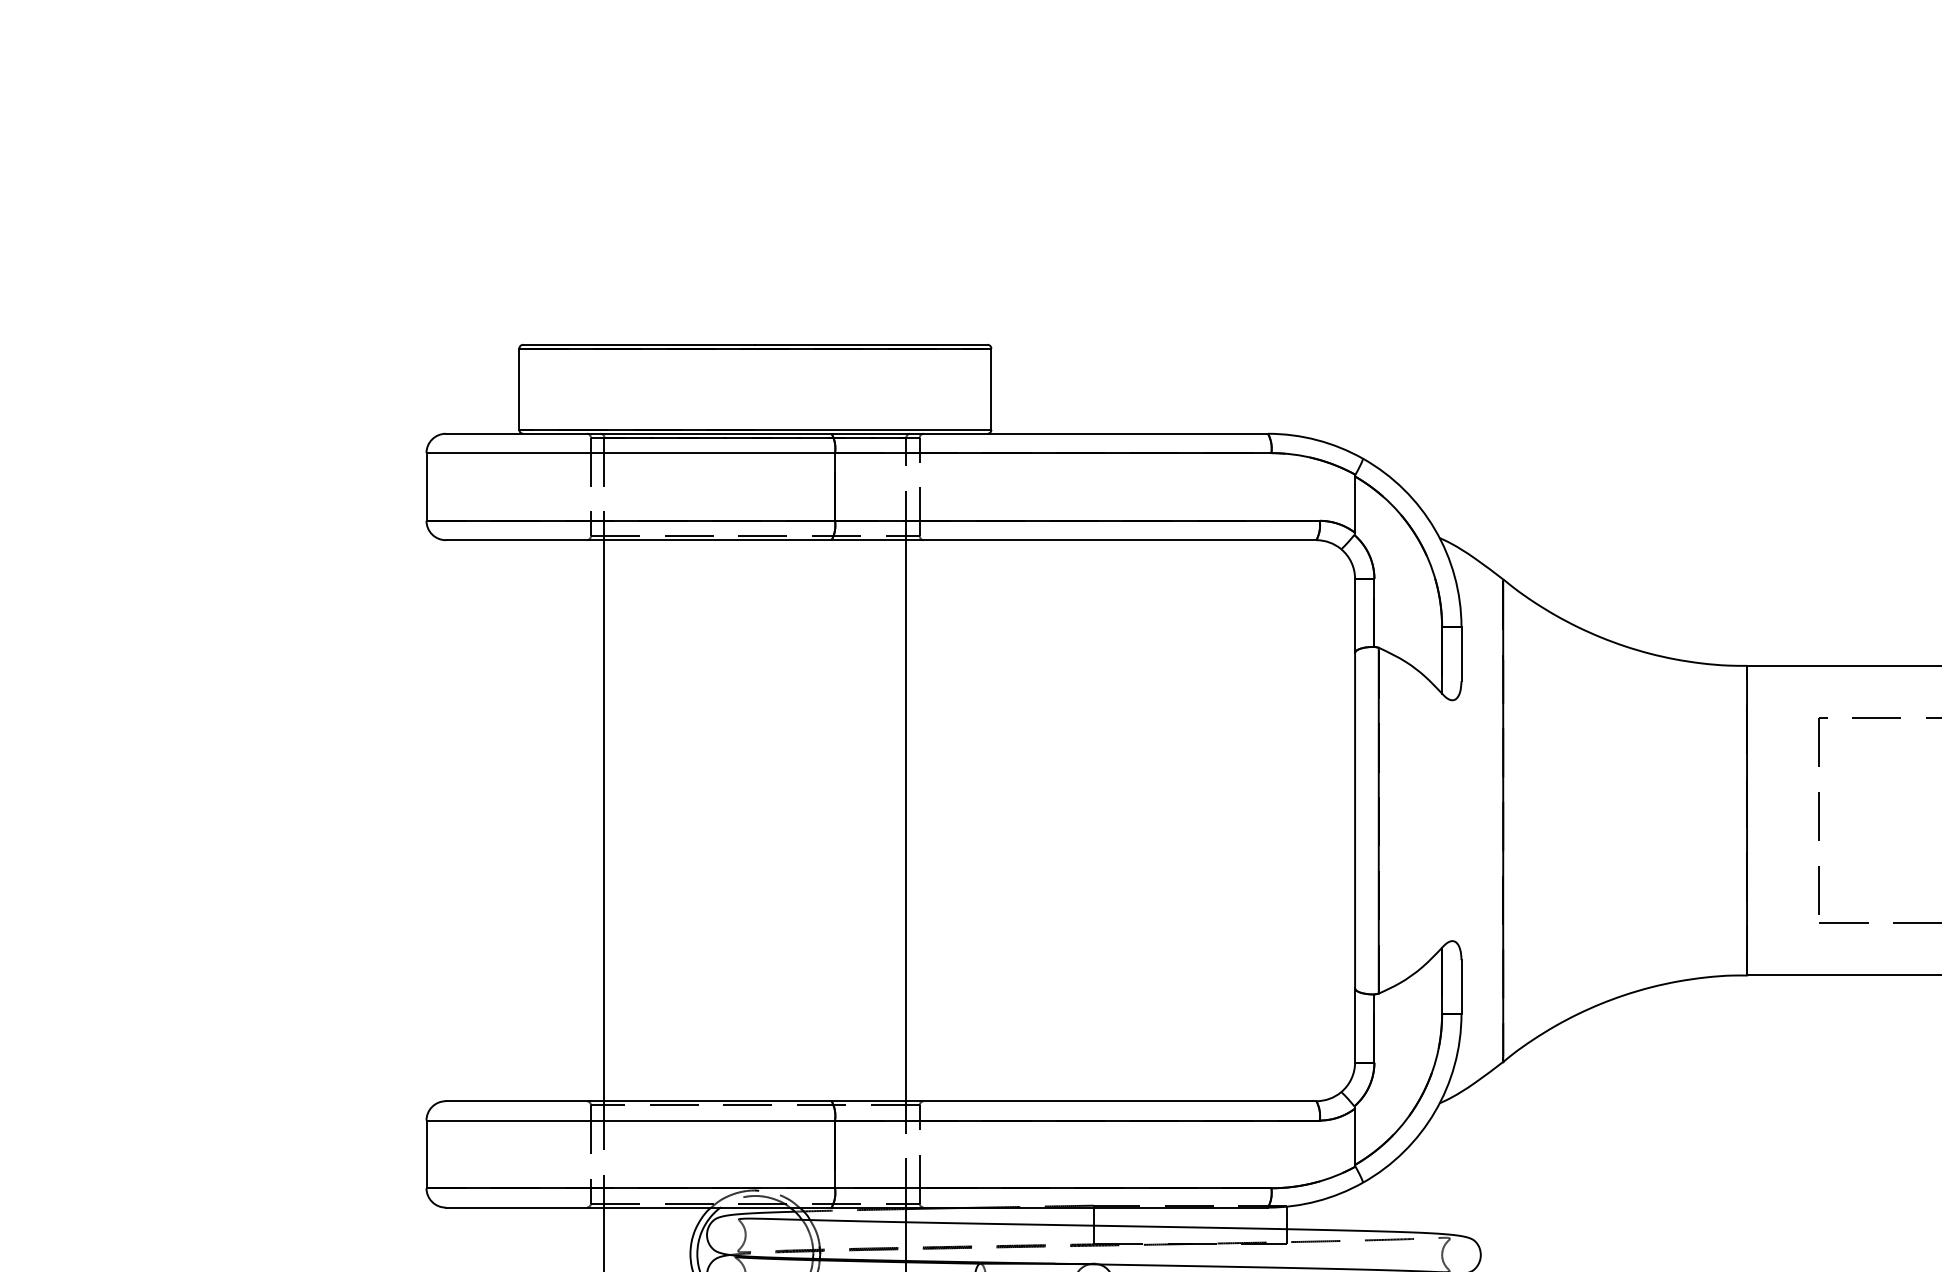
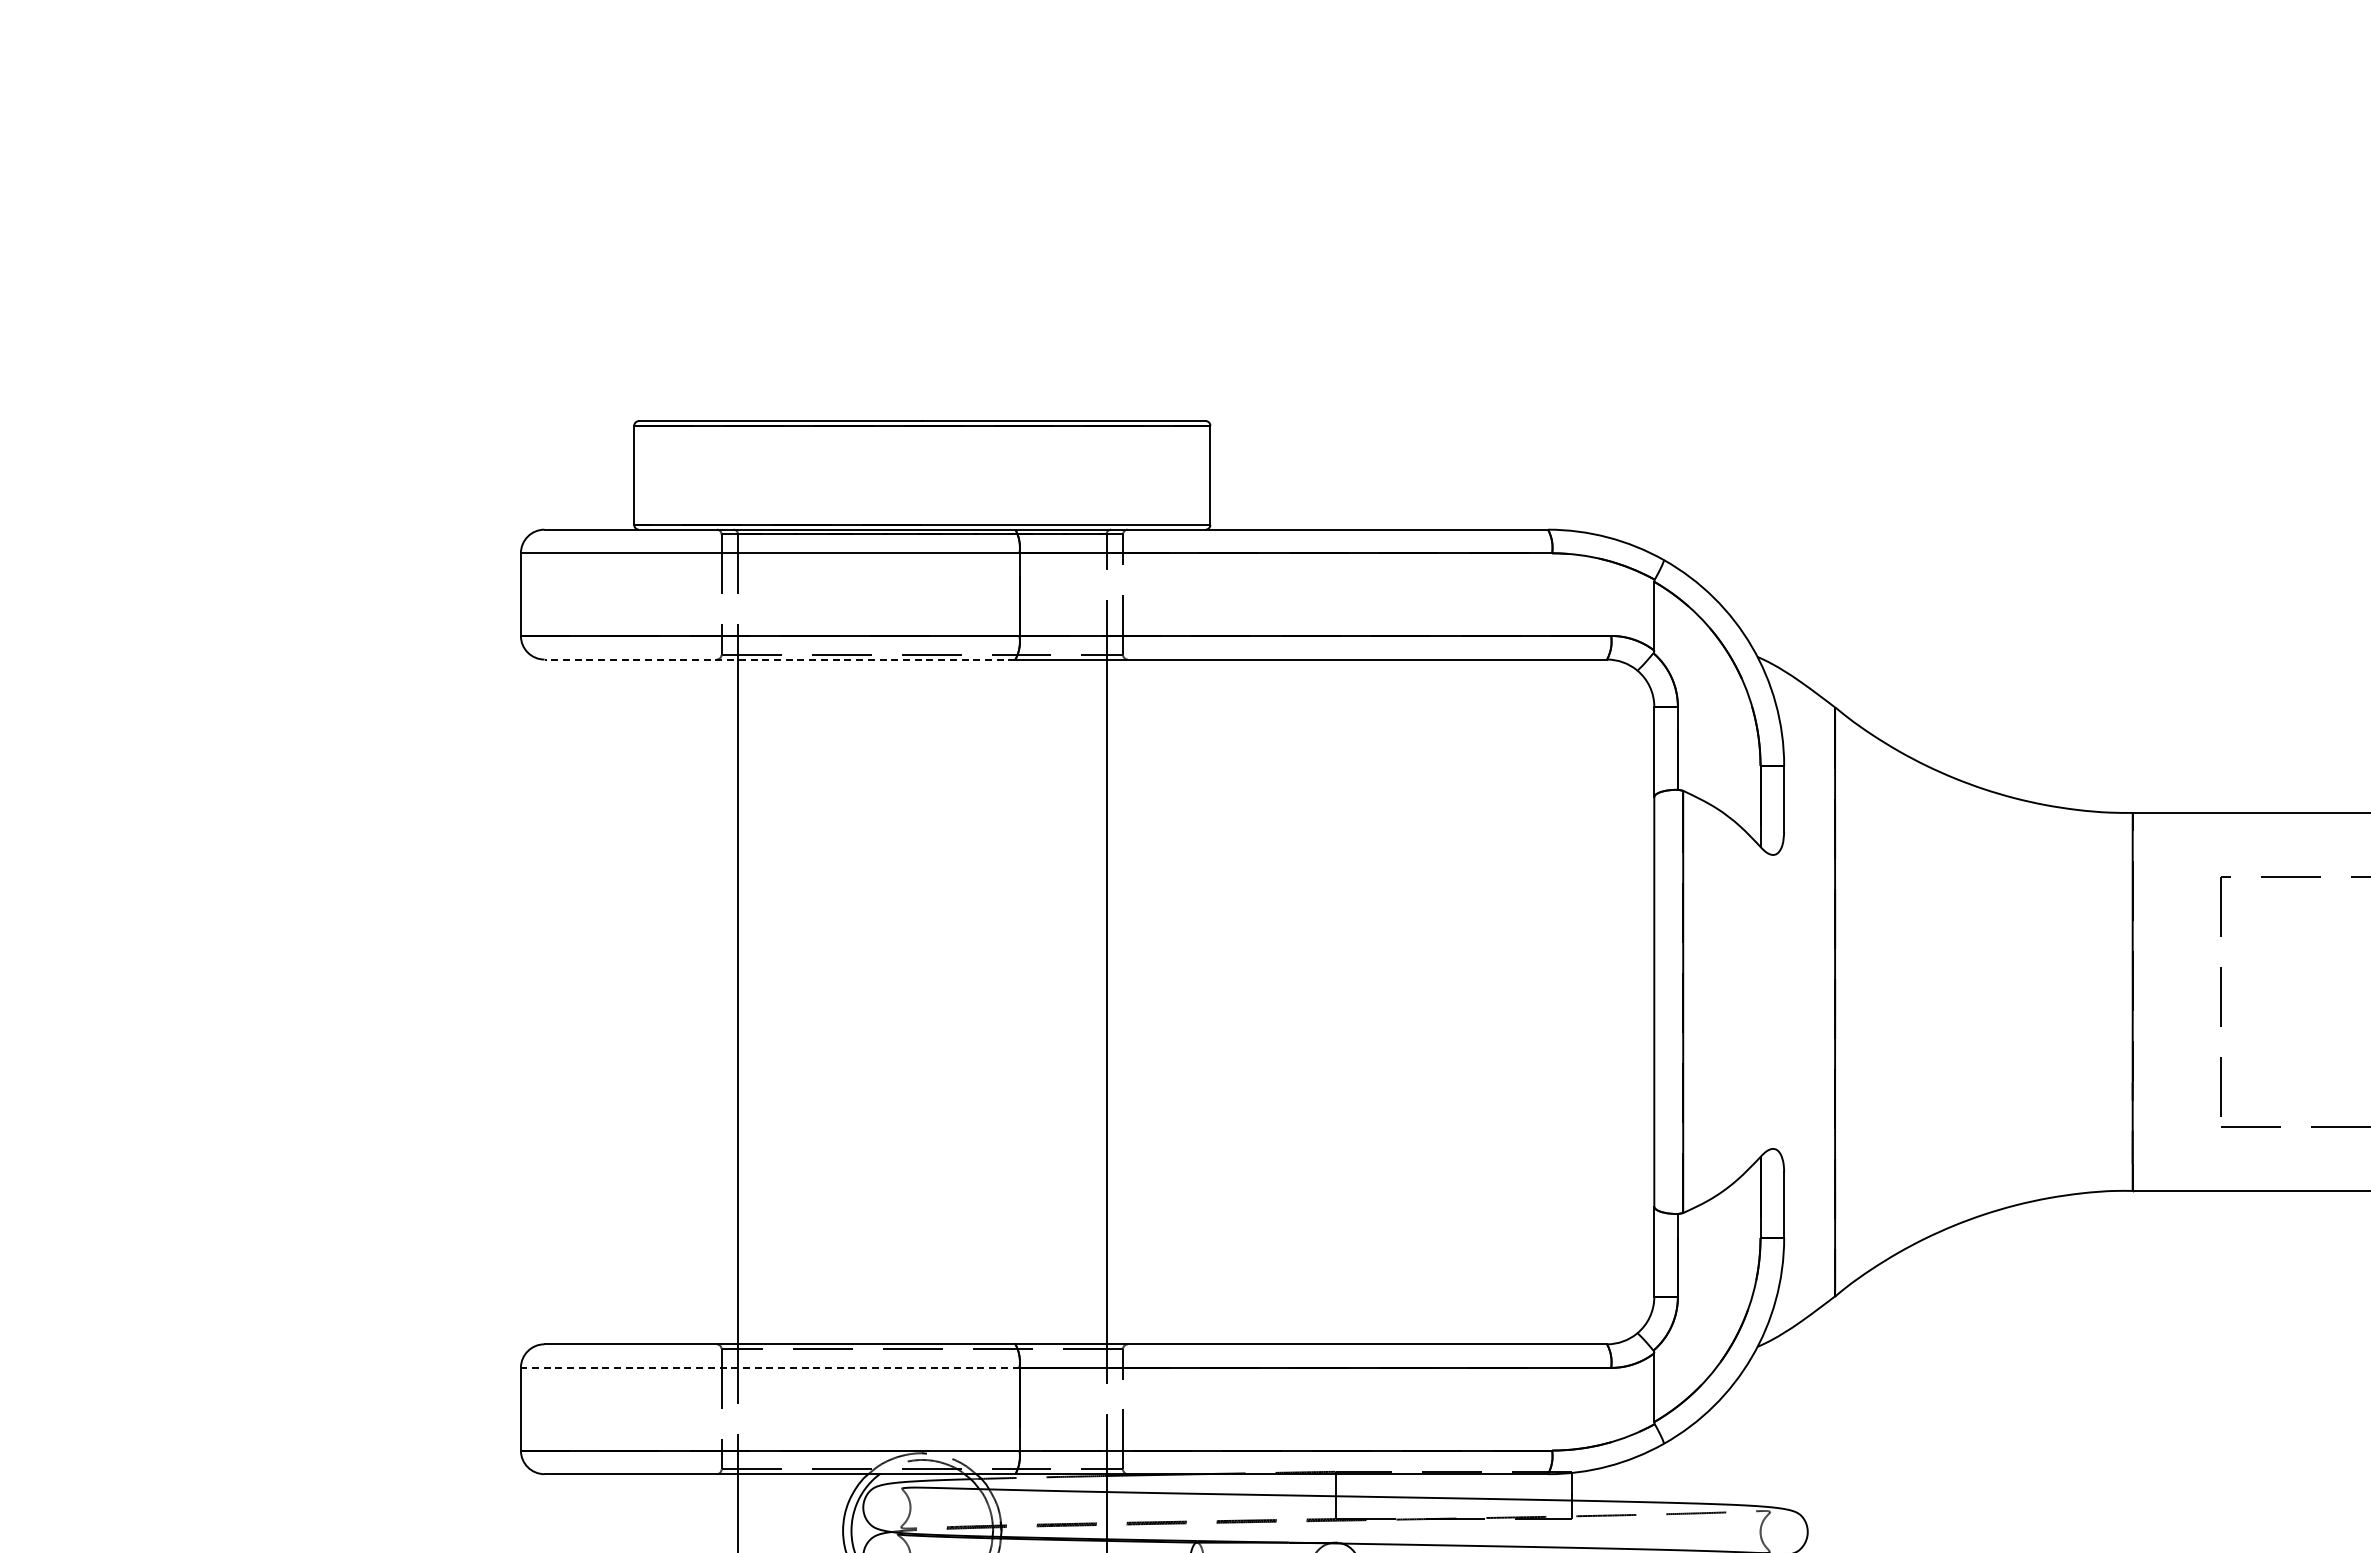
line: (638, 540) -> (779, 659), solid -> dashed
line: (630, 1120) -> (769, 1367), solid -> dashed

